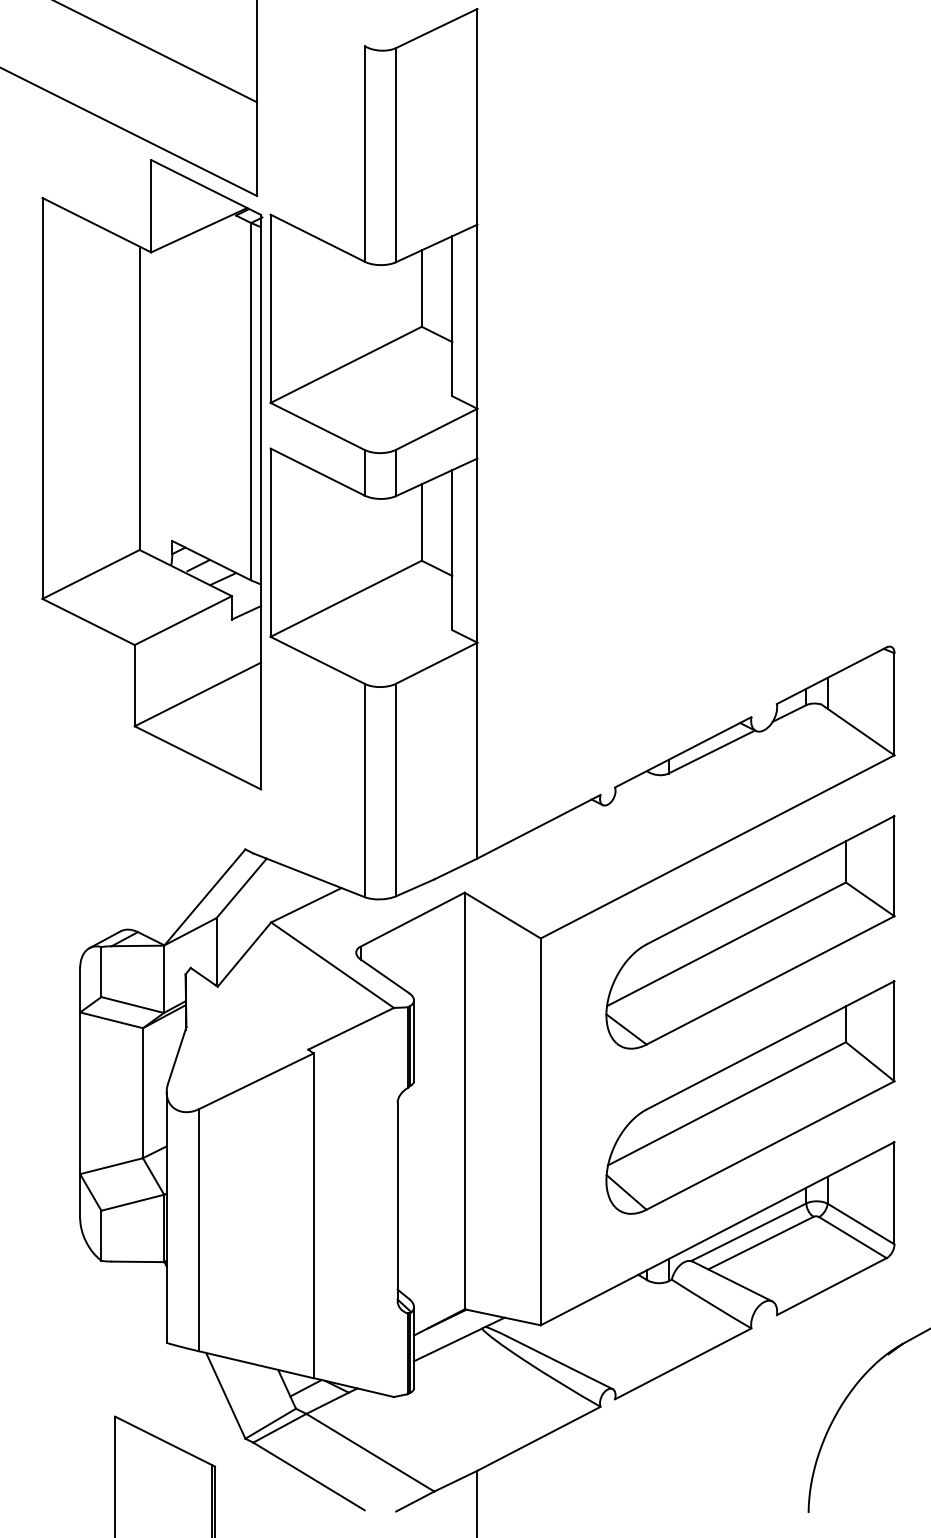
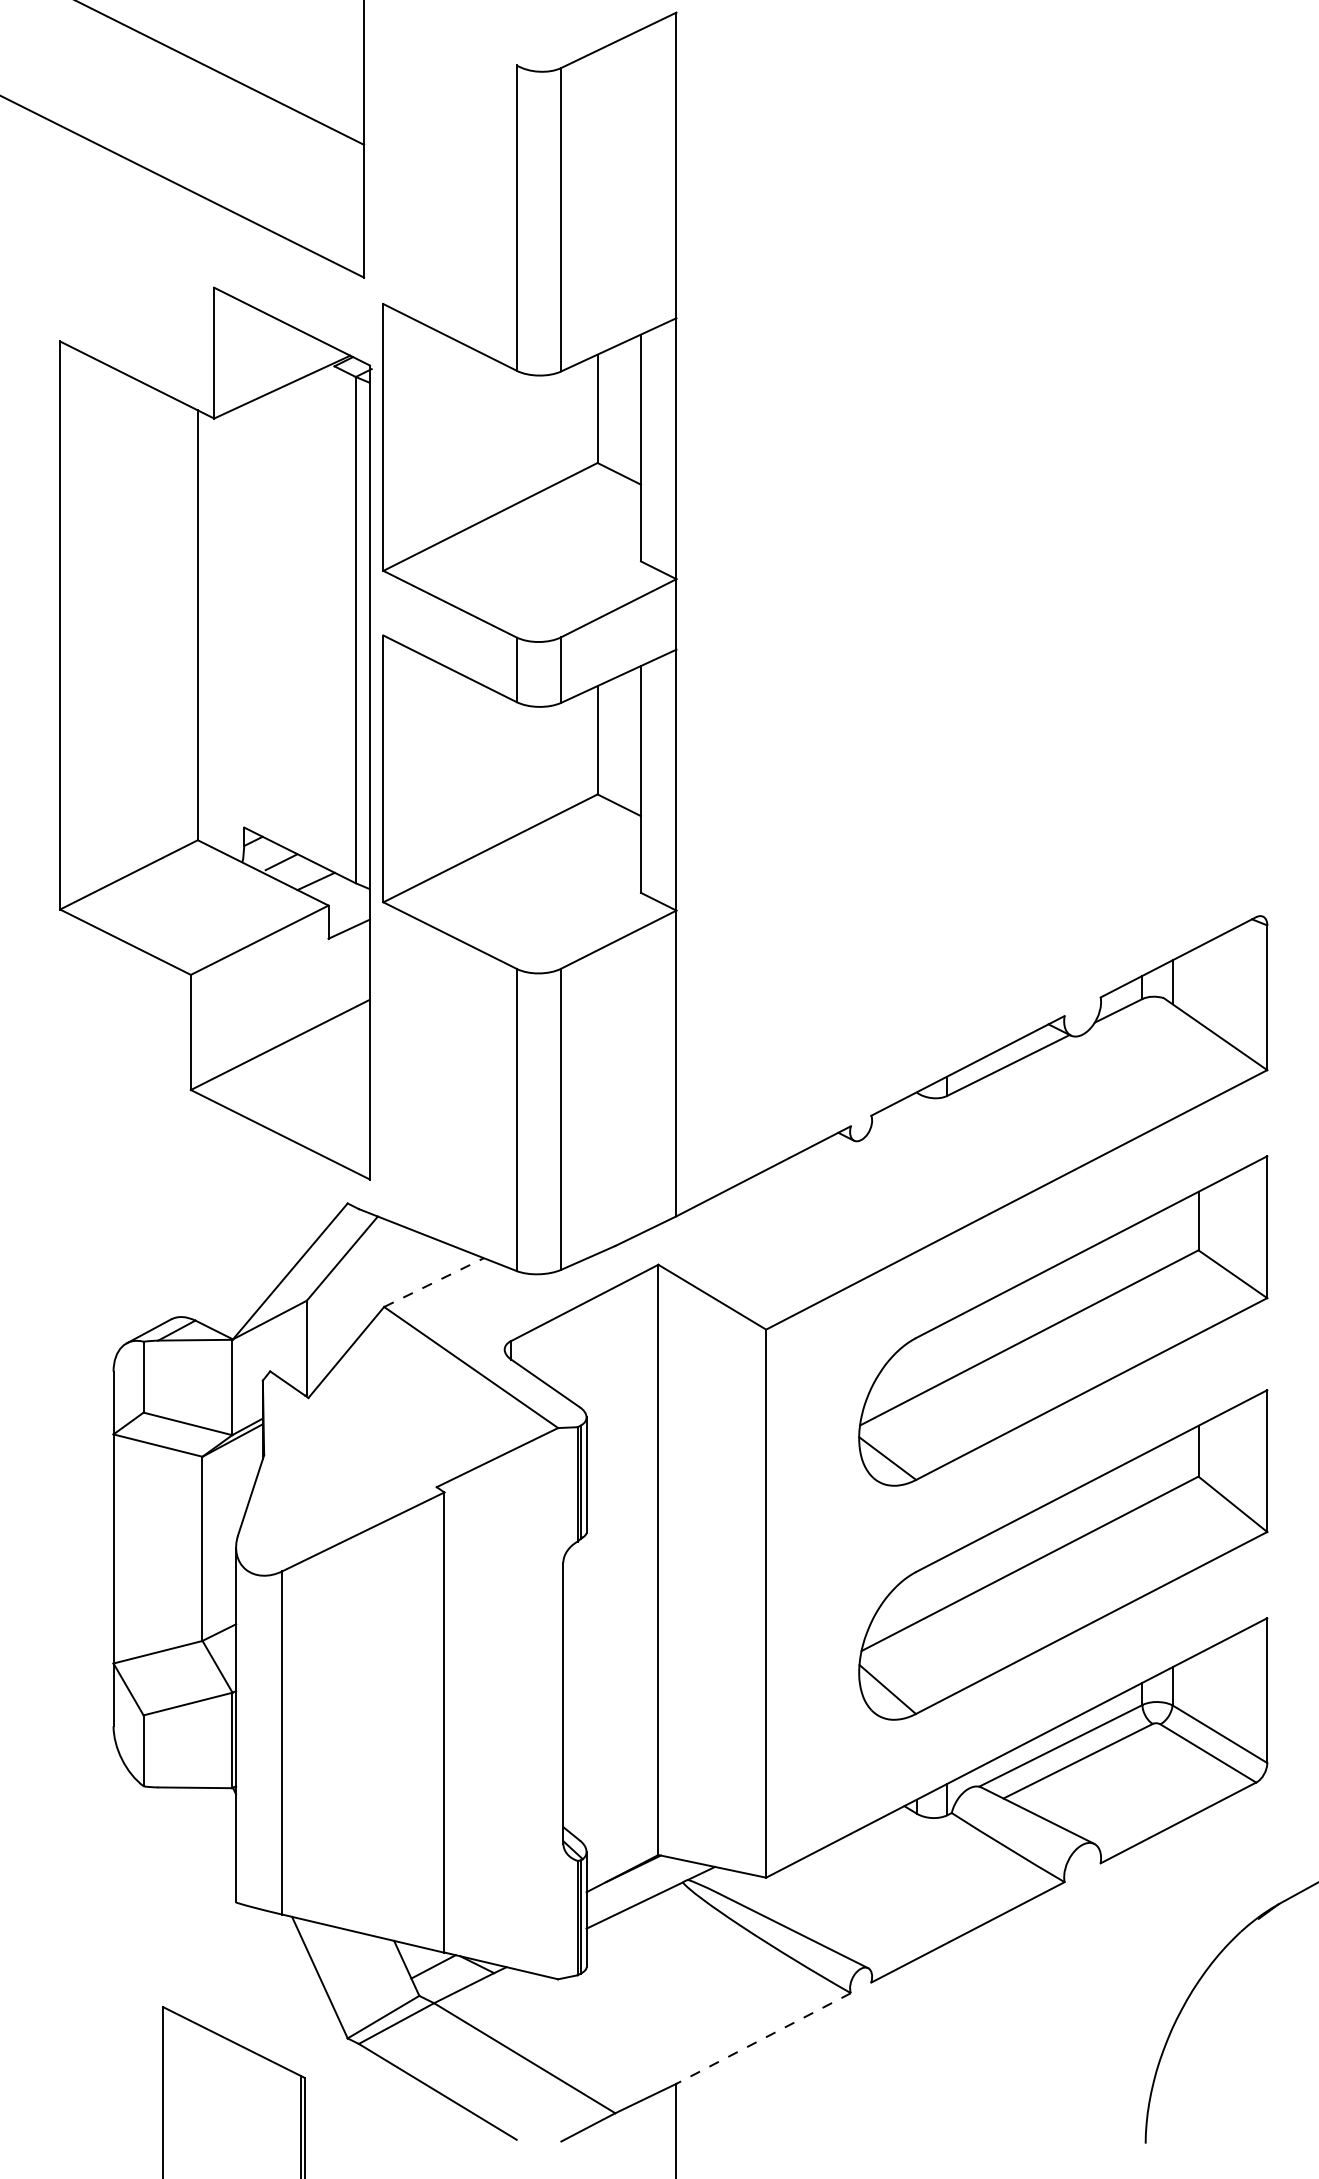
part: (152, 474) -> (215, 733), moved
line: (306, 905) -> (434, 1282), solid -> dashed
line: (538, 1438) -> (763, 2038), solid -> dashed

